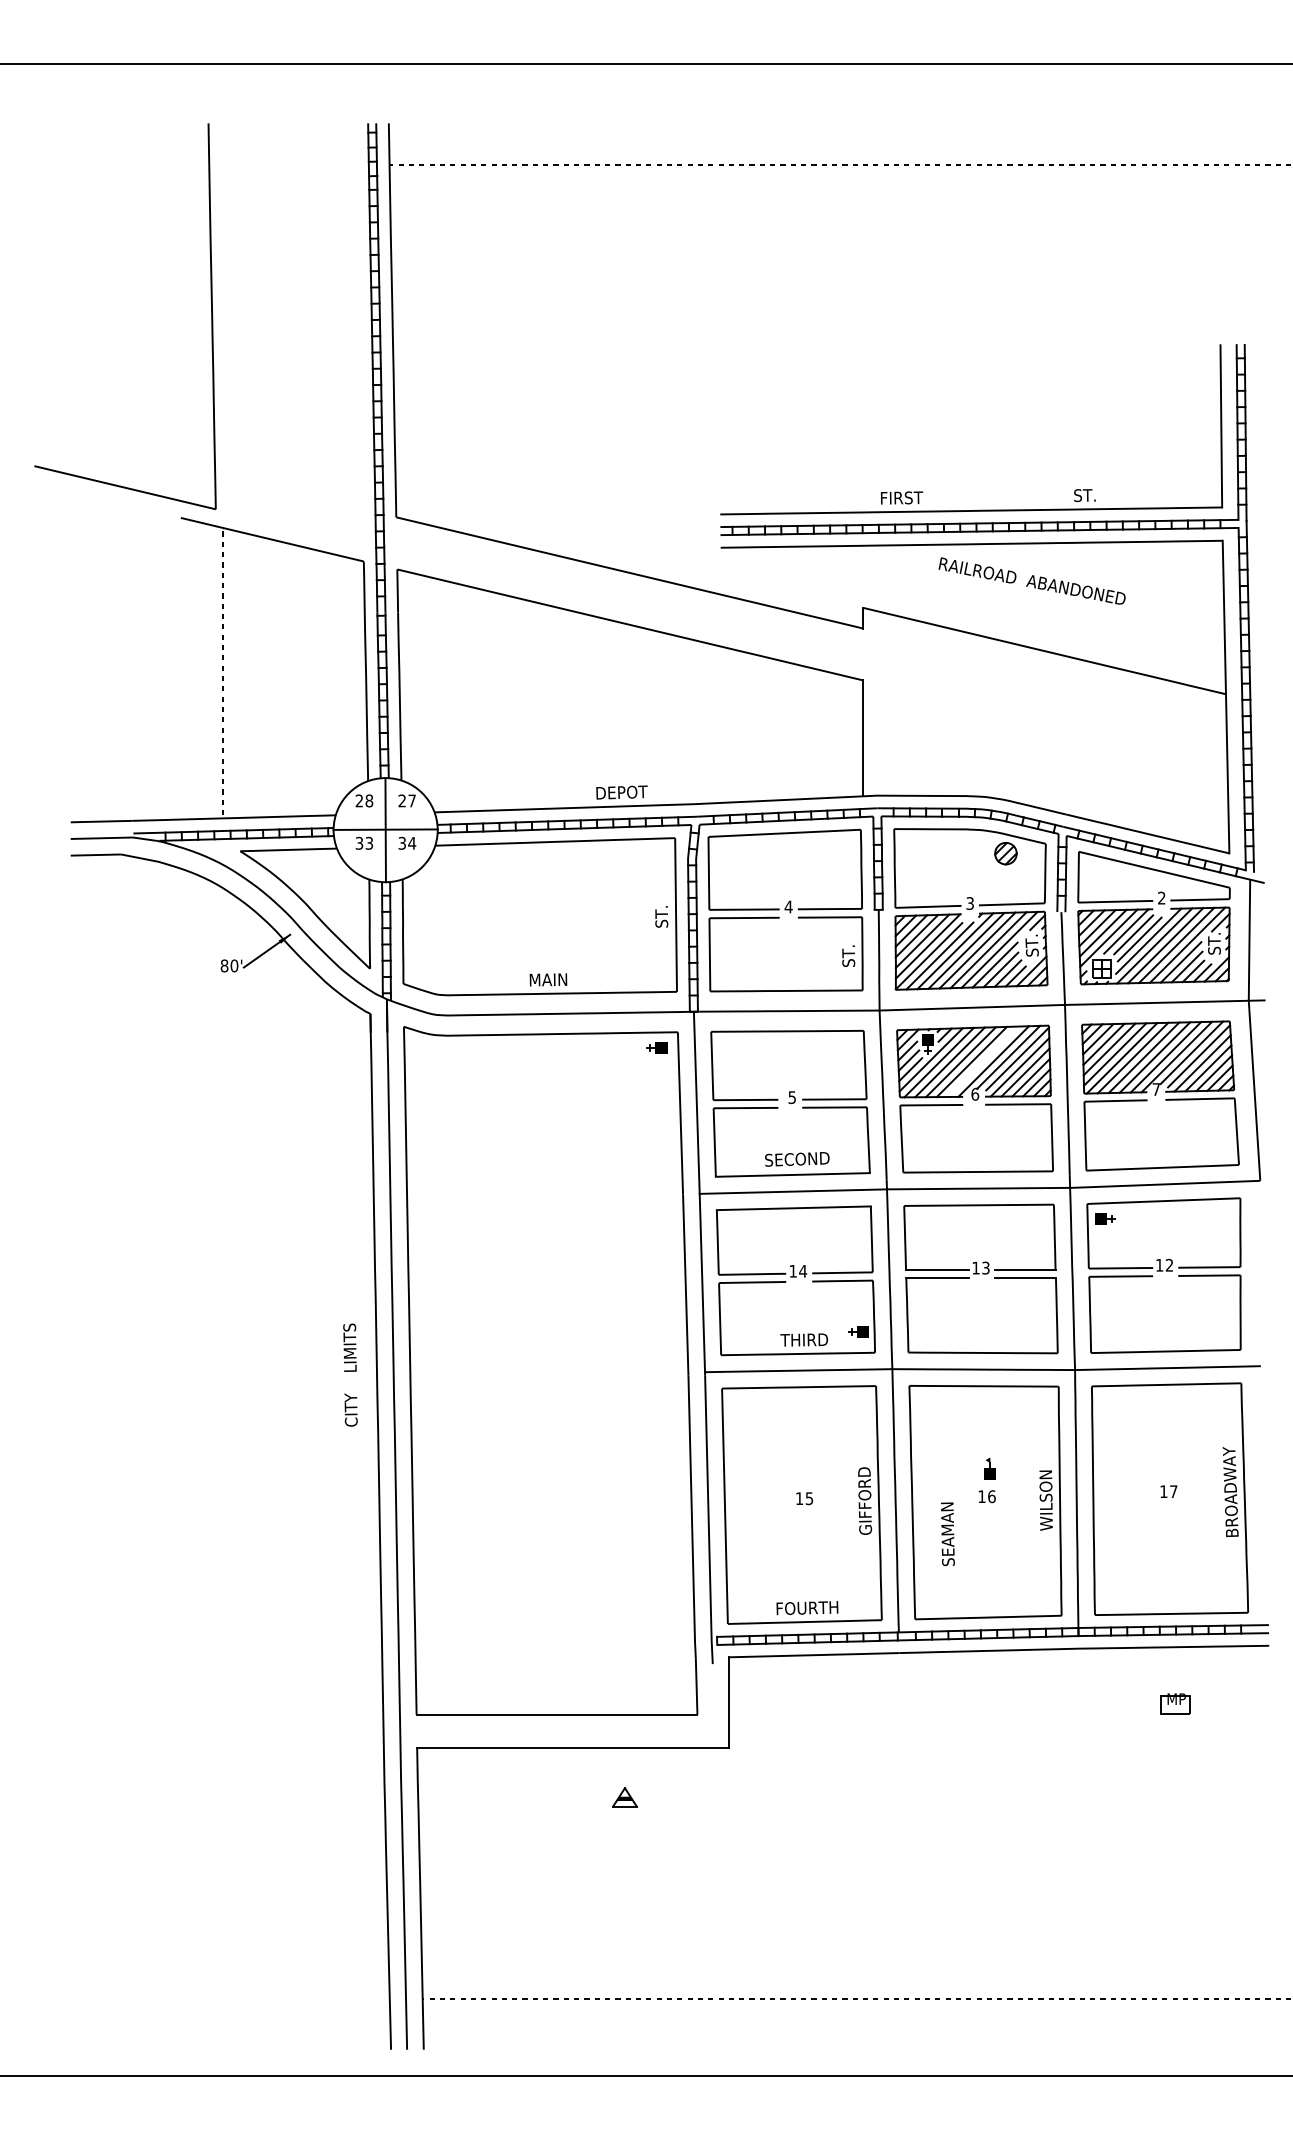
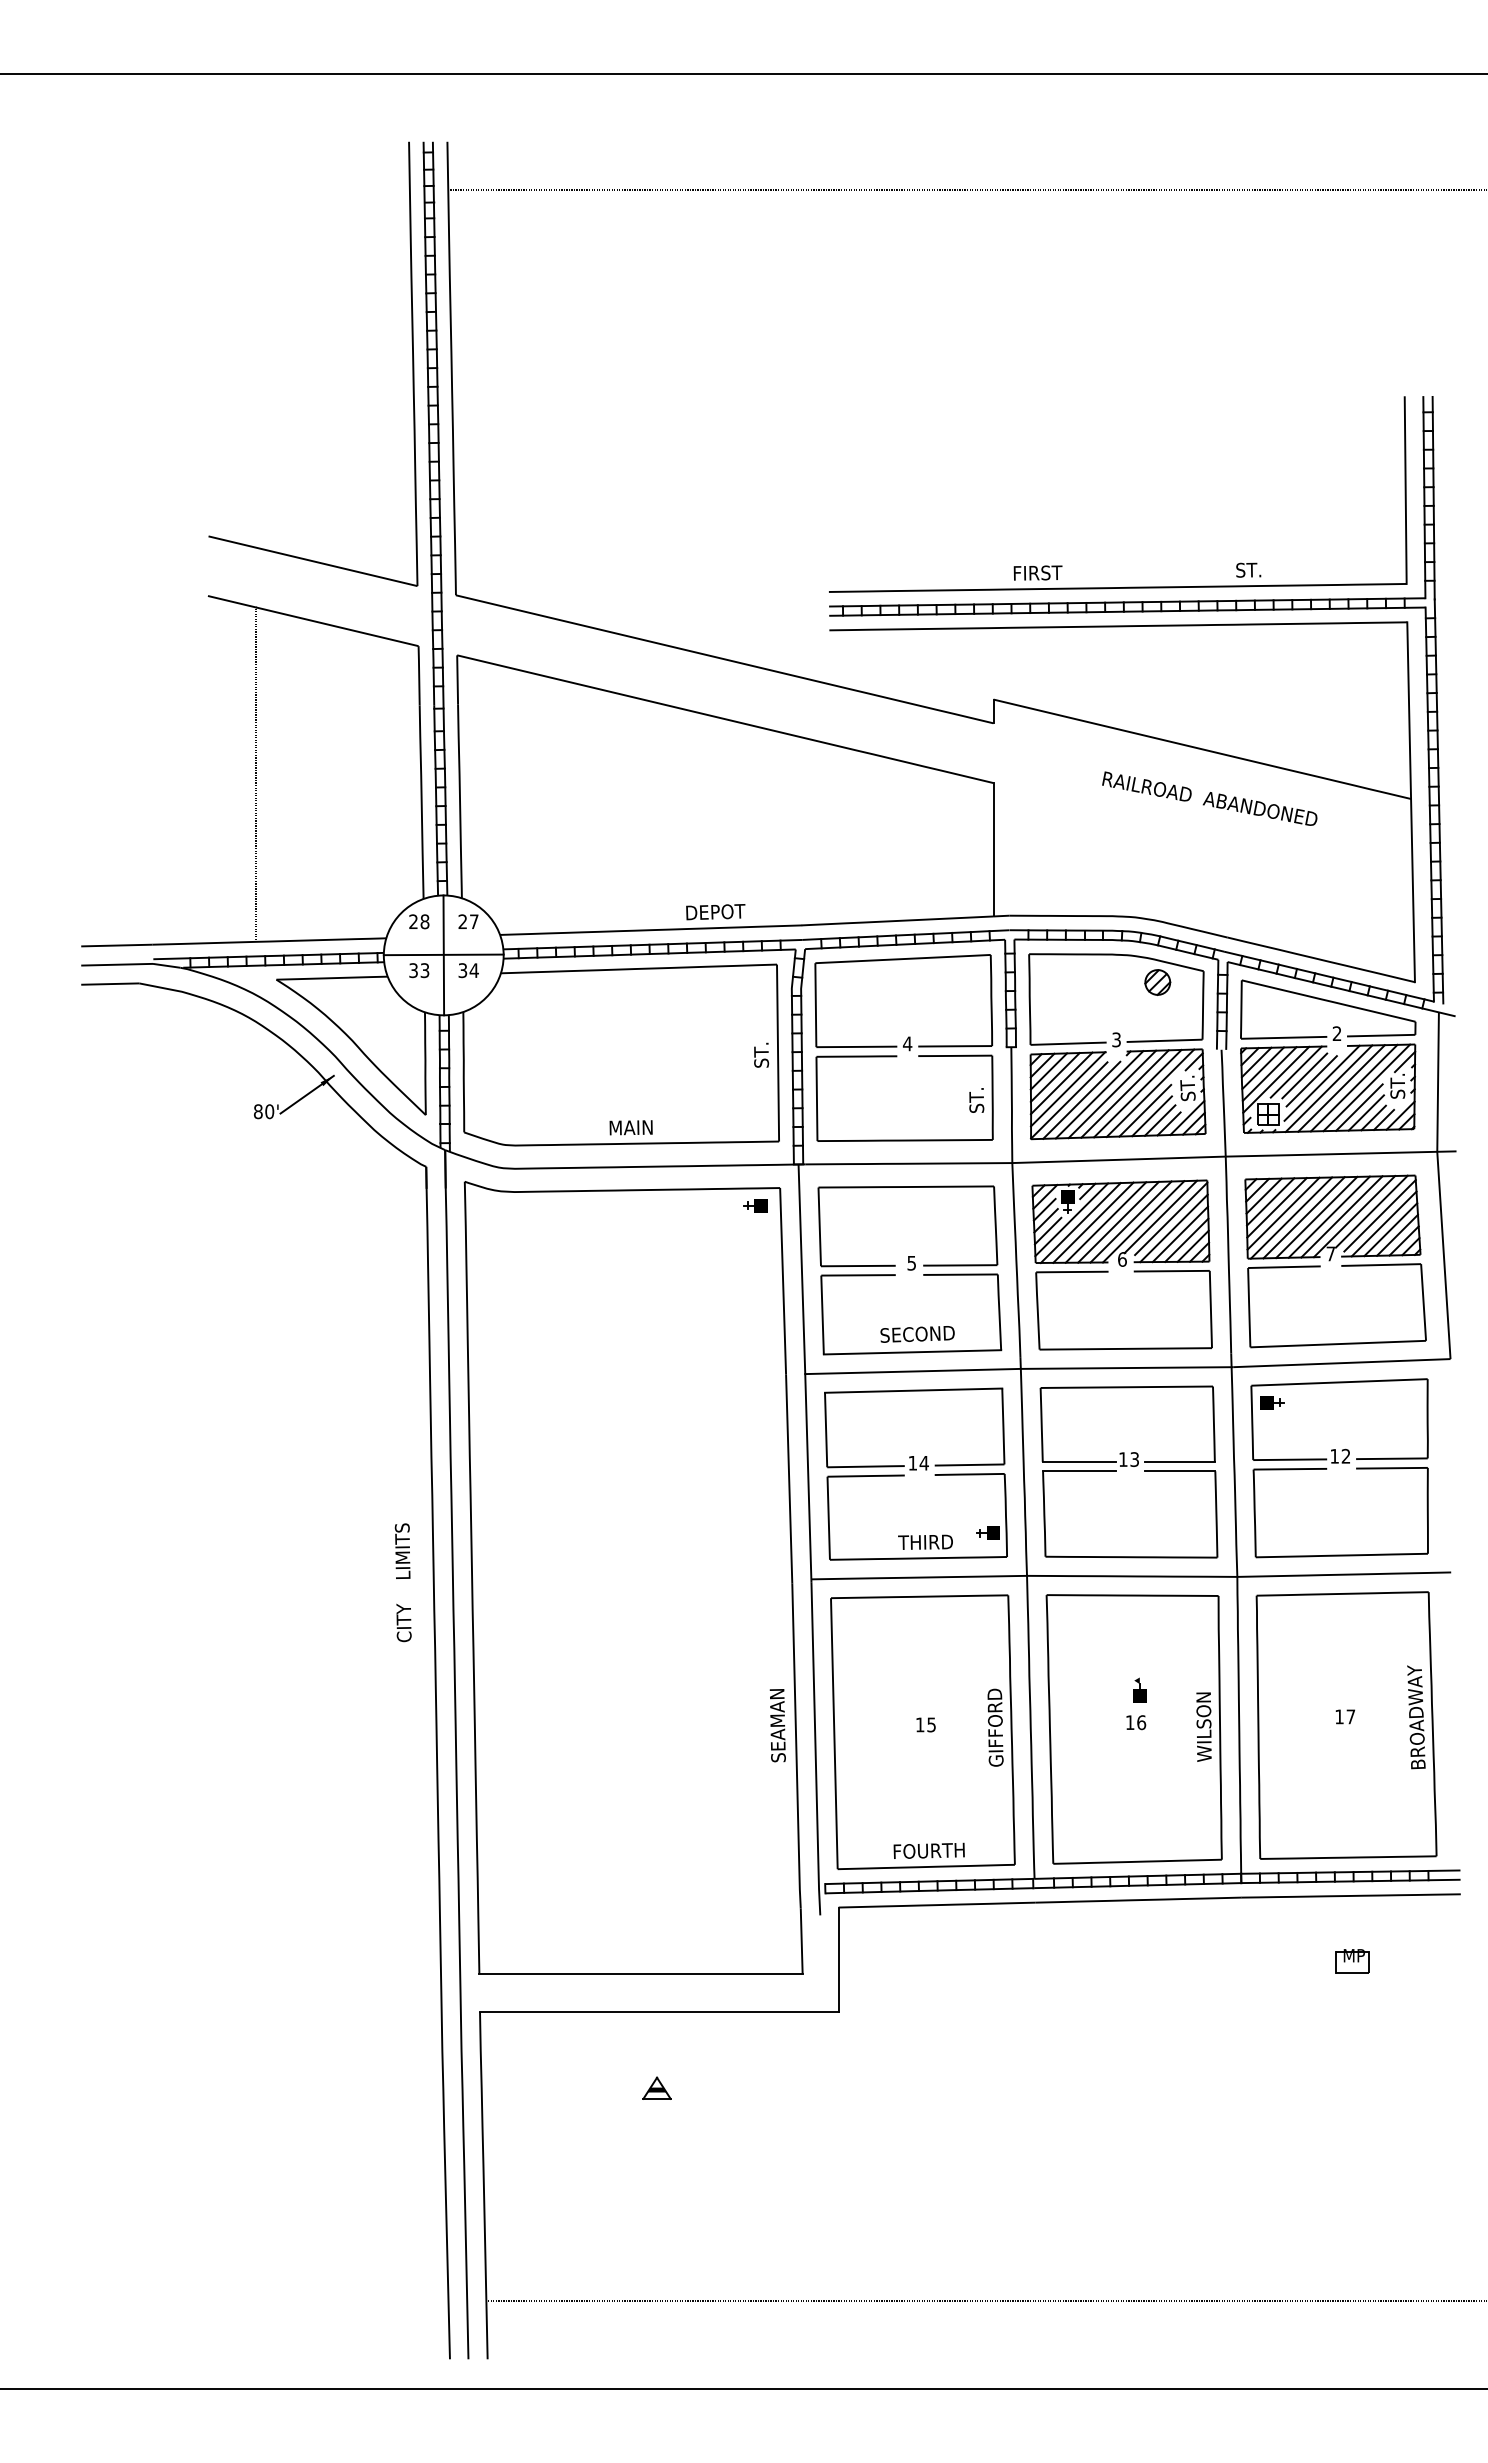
part: (211, 316) -> (412, 364), moved
text: (1031, 580) -> (1209, 798), moved
line: (982, 1061) -> (1130, 1221), added
text: (947, 1534) -> (777, 1725), moved
part: (624, 1797) -> (656, 2088), moved

